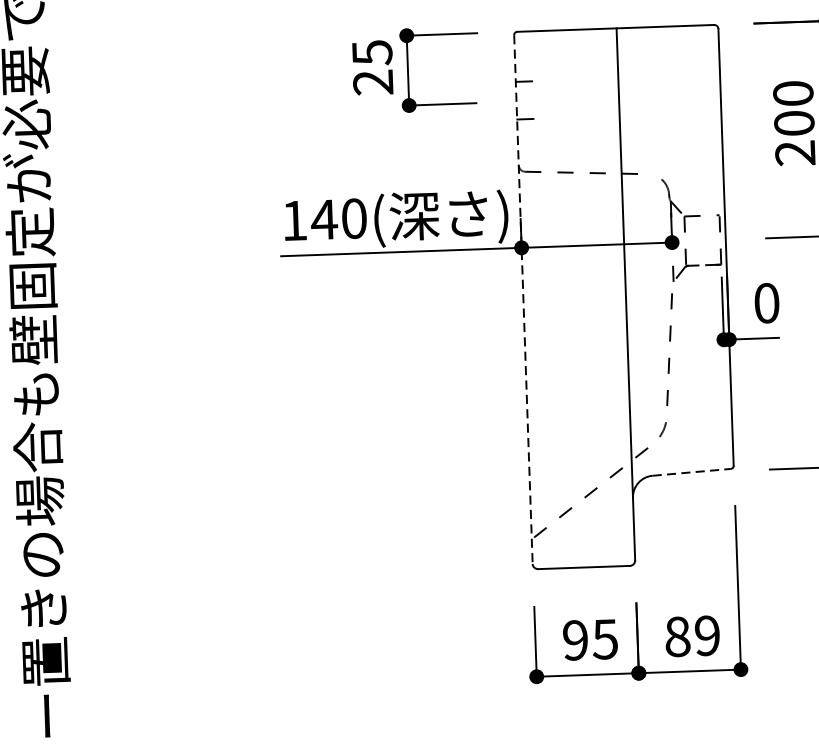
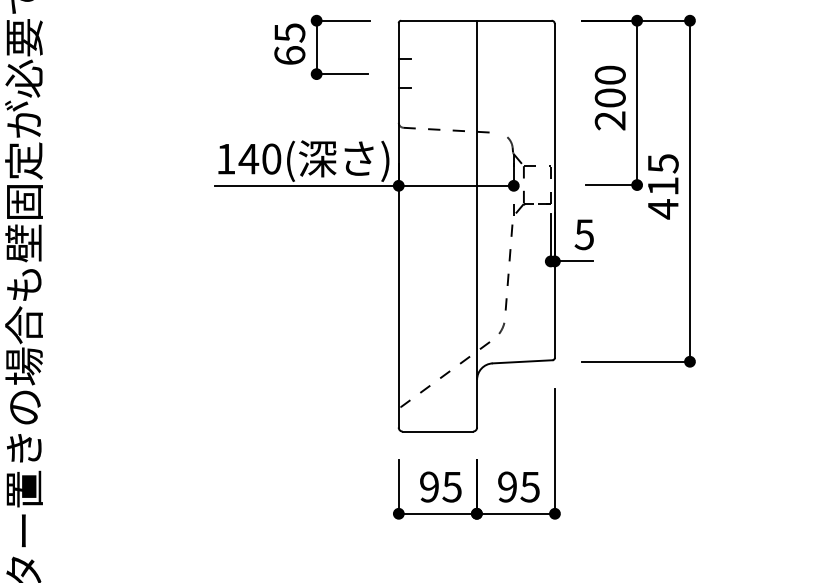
text: (372, 82) -> (289, 55), 25 -> 65
line: (523, 299) -> (398, 225), dashed -> solid
text: (765, 303) -> (583, 234), 0 -> 5
line: (691, 471) -> (522, 361), dashed -> solid
text: (692, 635) -> (518, 486), 89 -> 95

